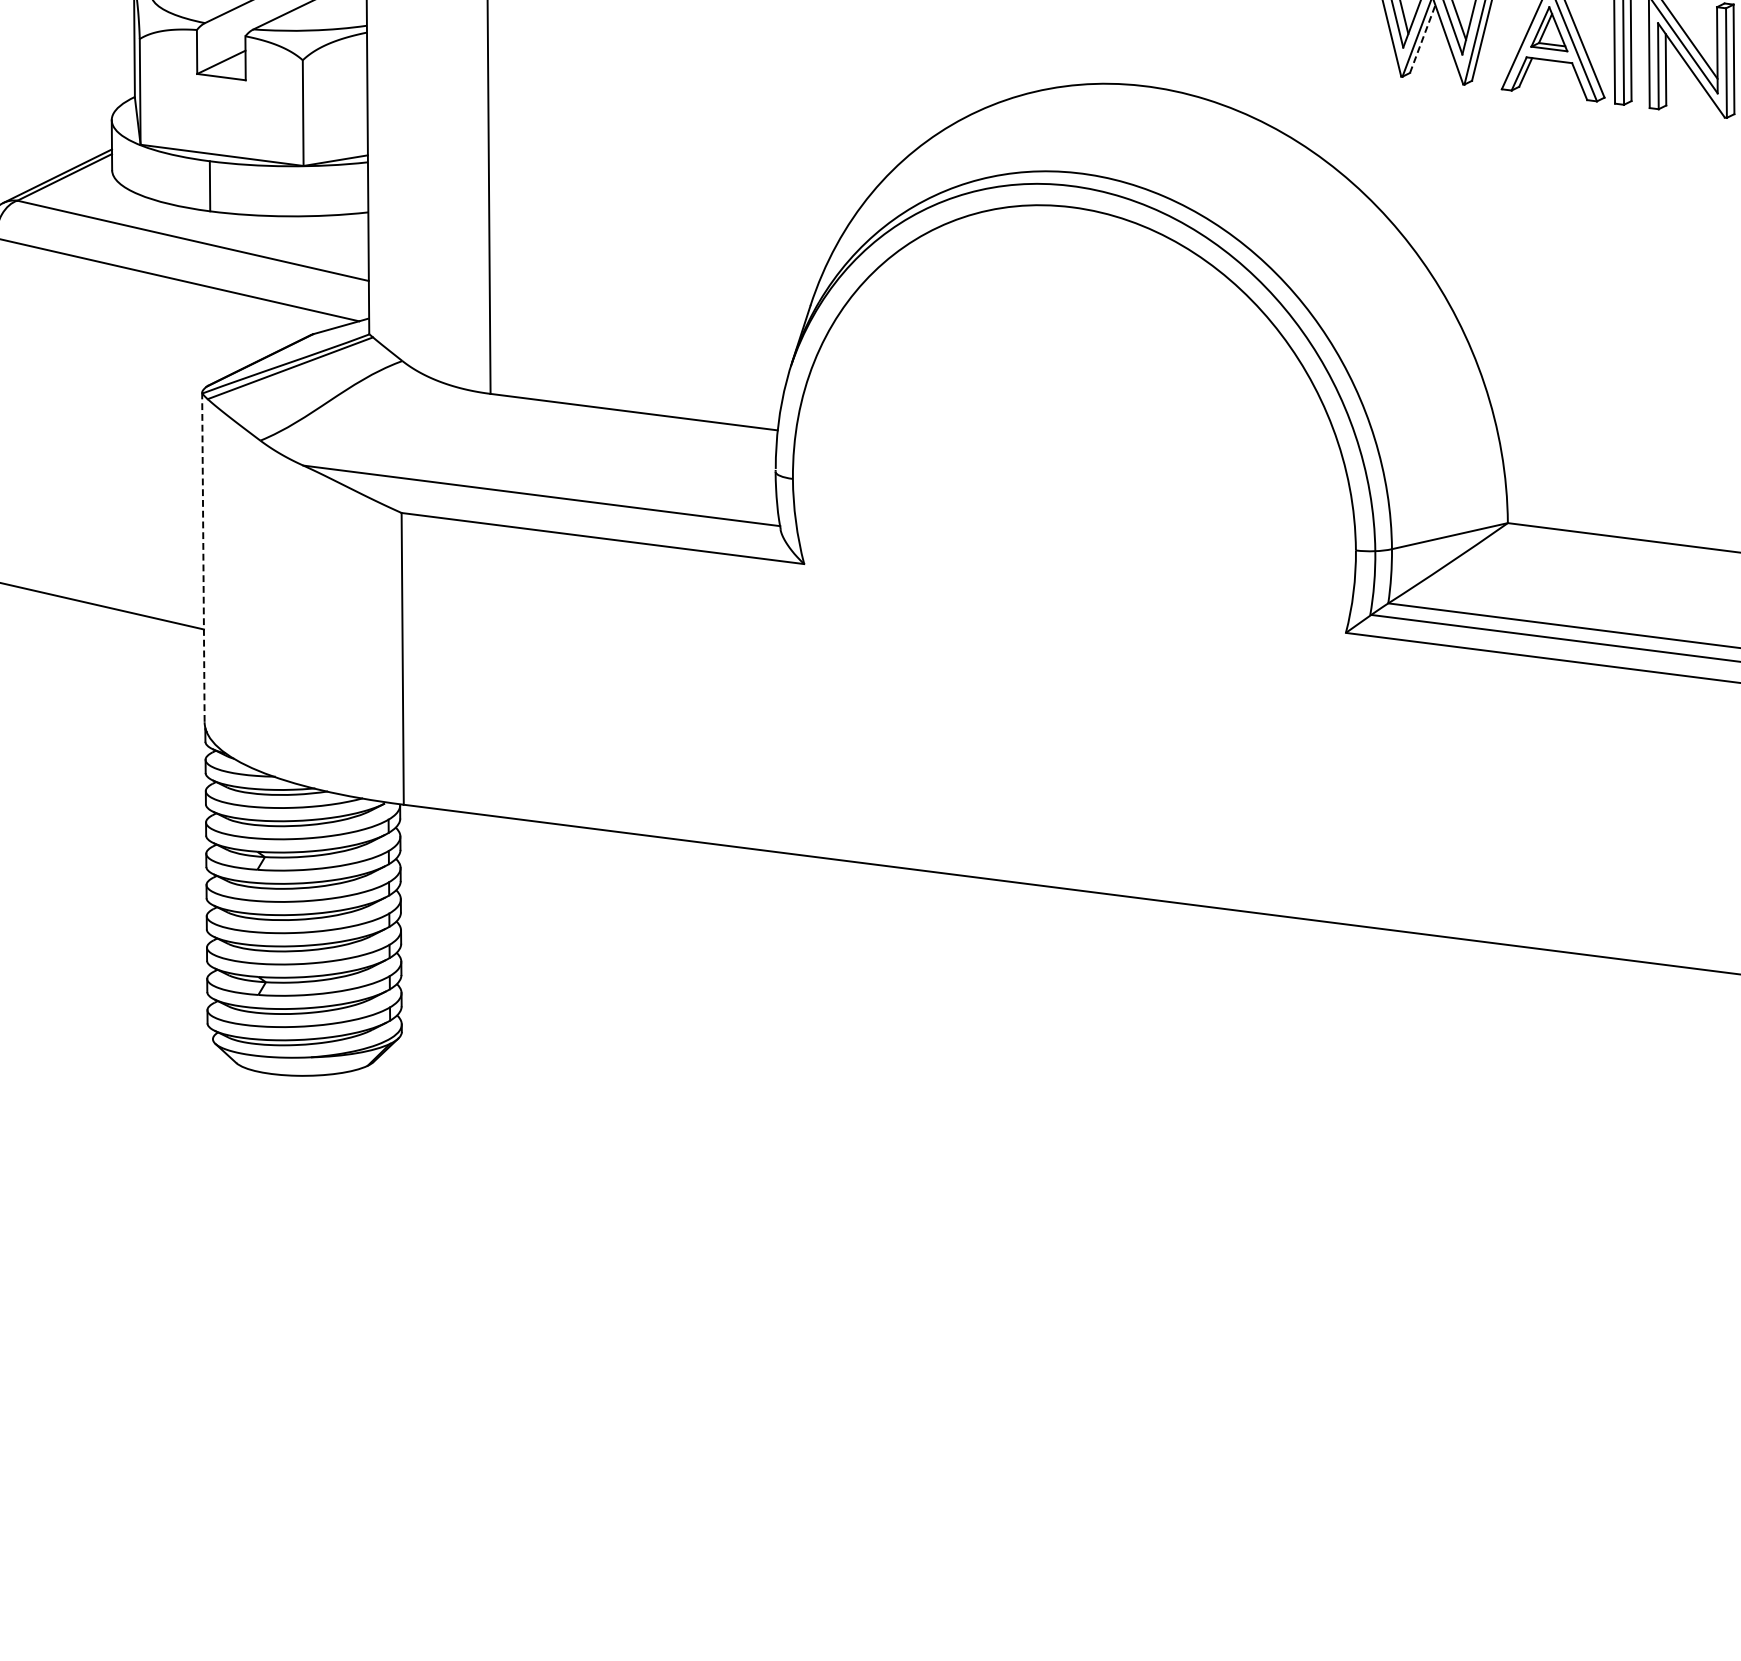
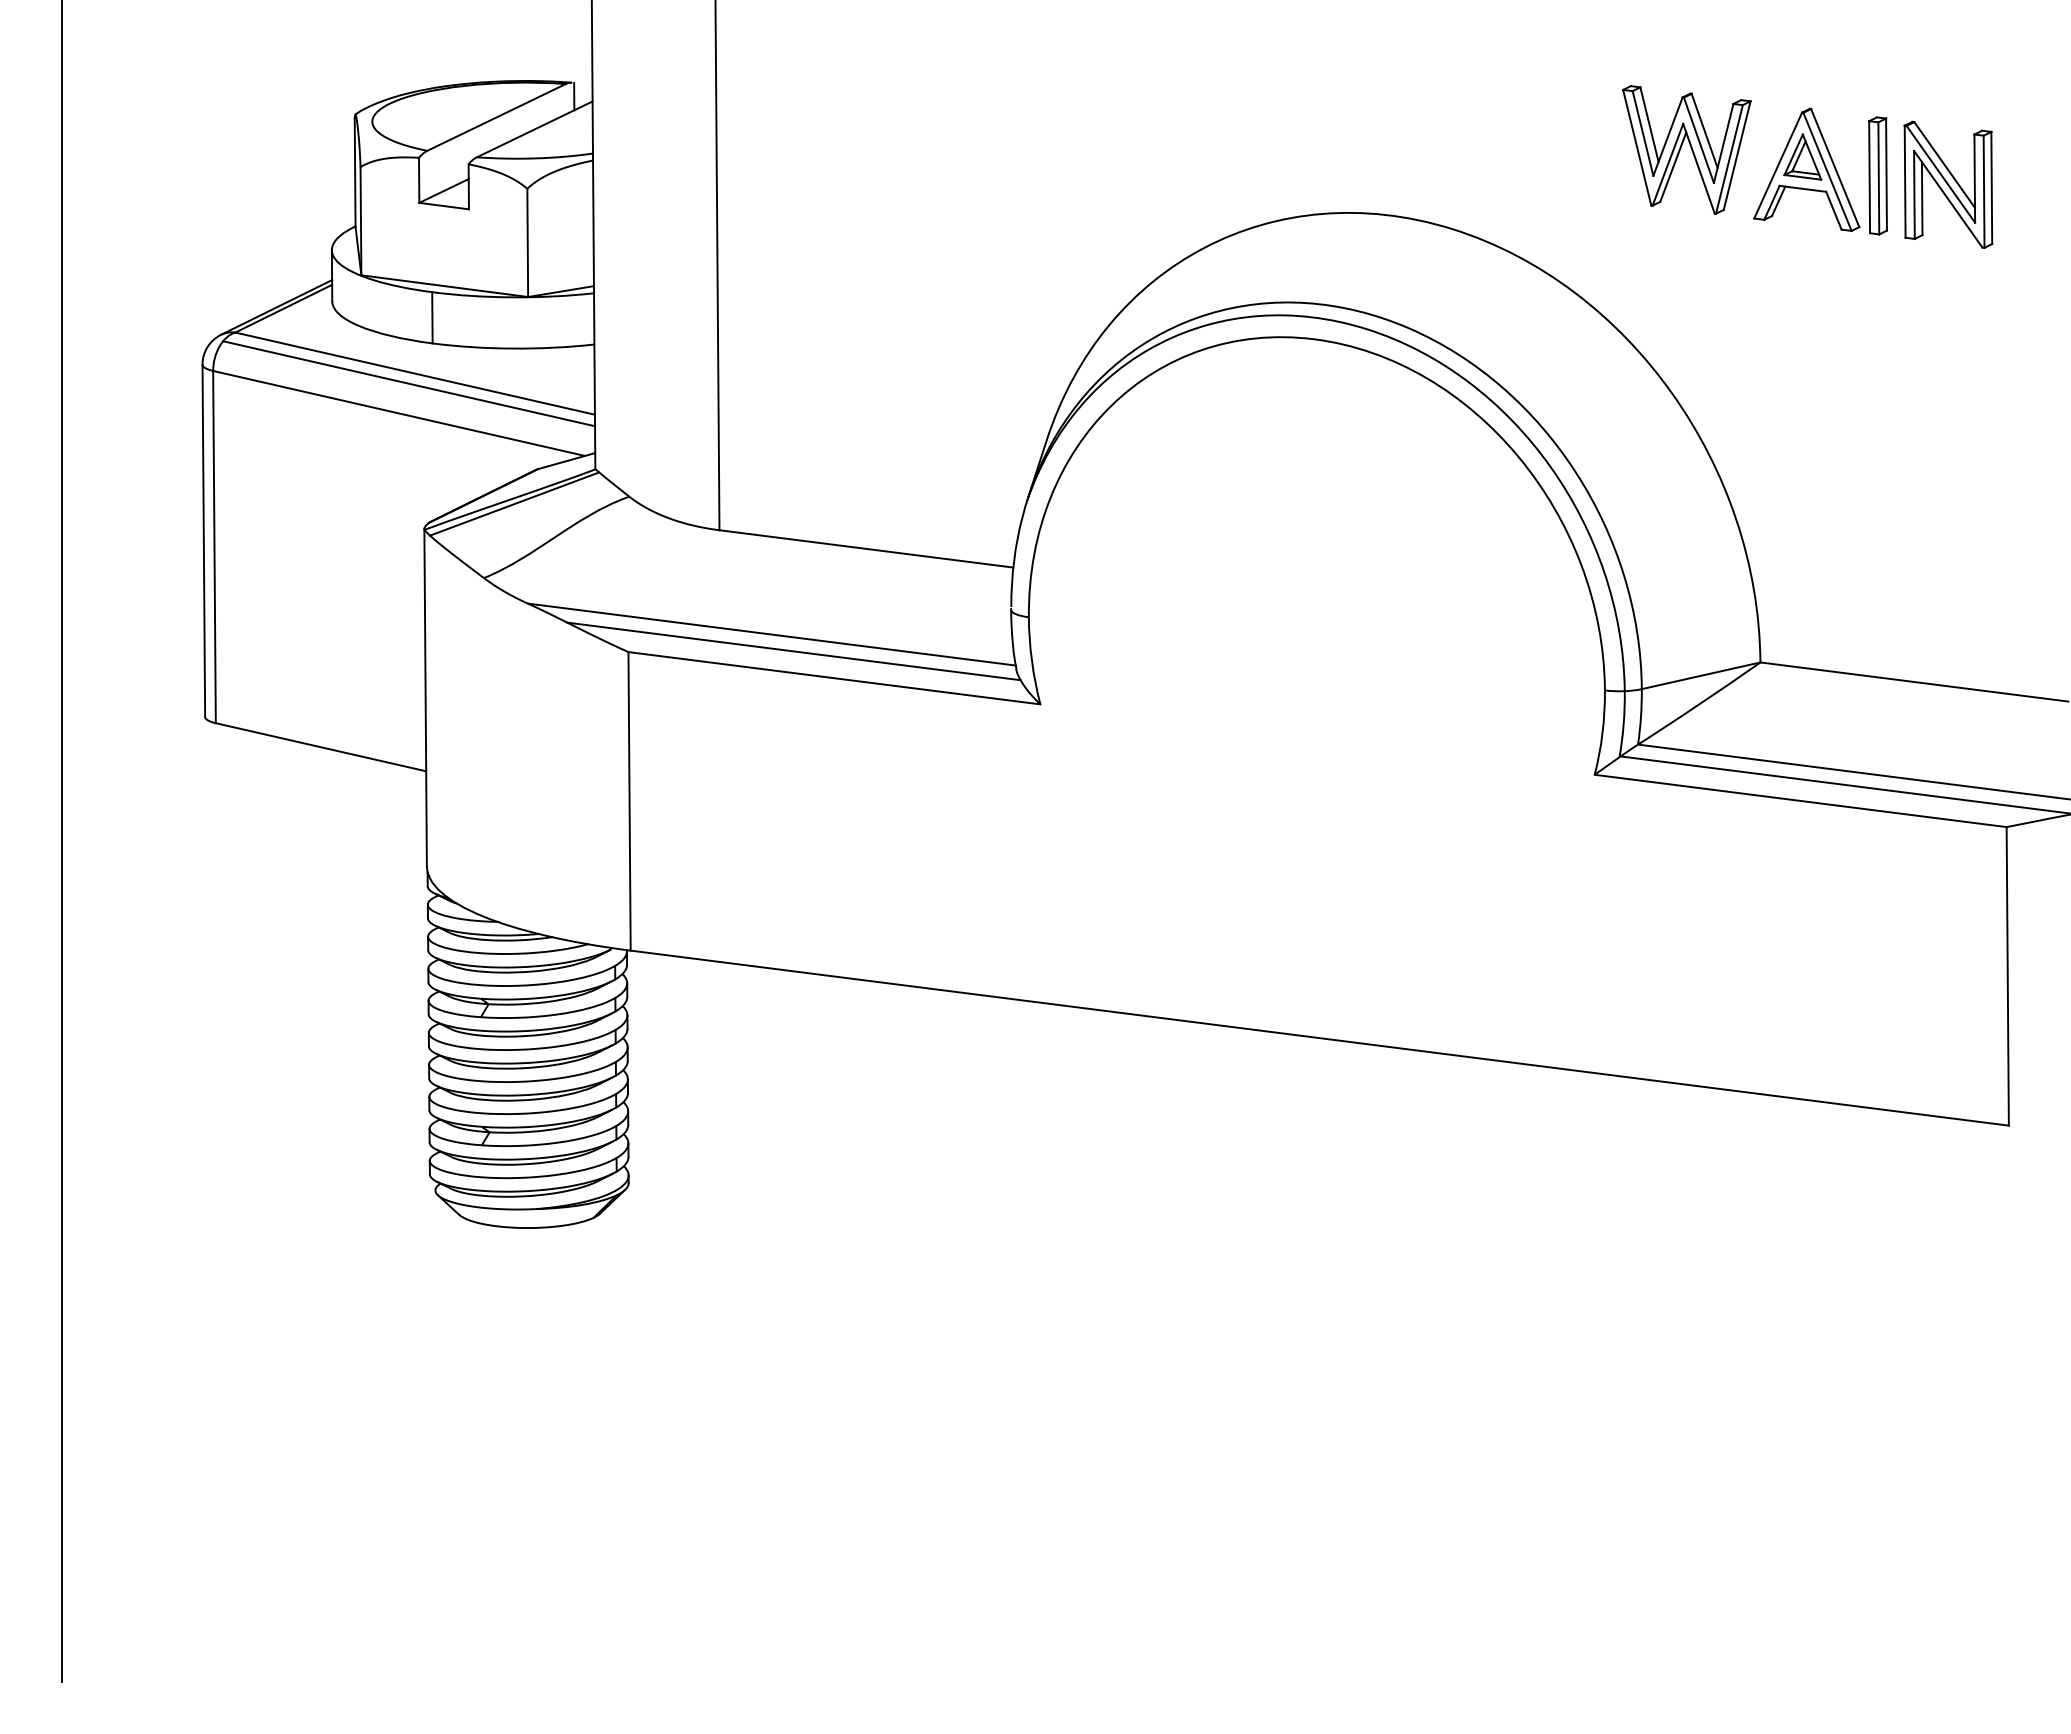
line: (1422, 38) -> (1673, 166), dashed -> solid
line: (187, 250) -> (409, 383), added
line: (562, 512) -> (793, 651), added
line: (203, 557) -> (425, 697), dashed -> solid

